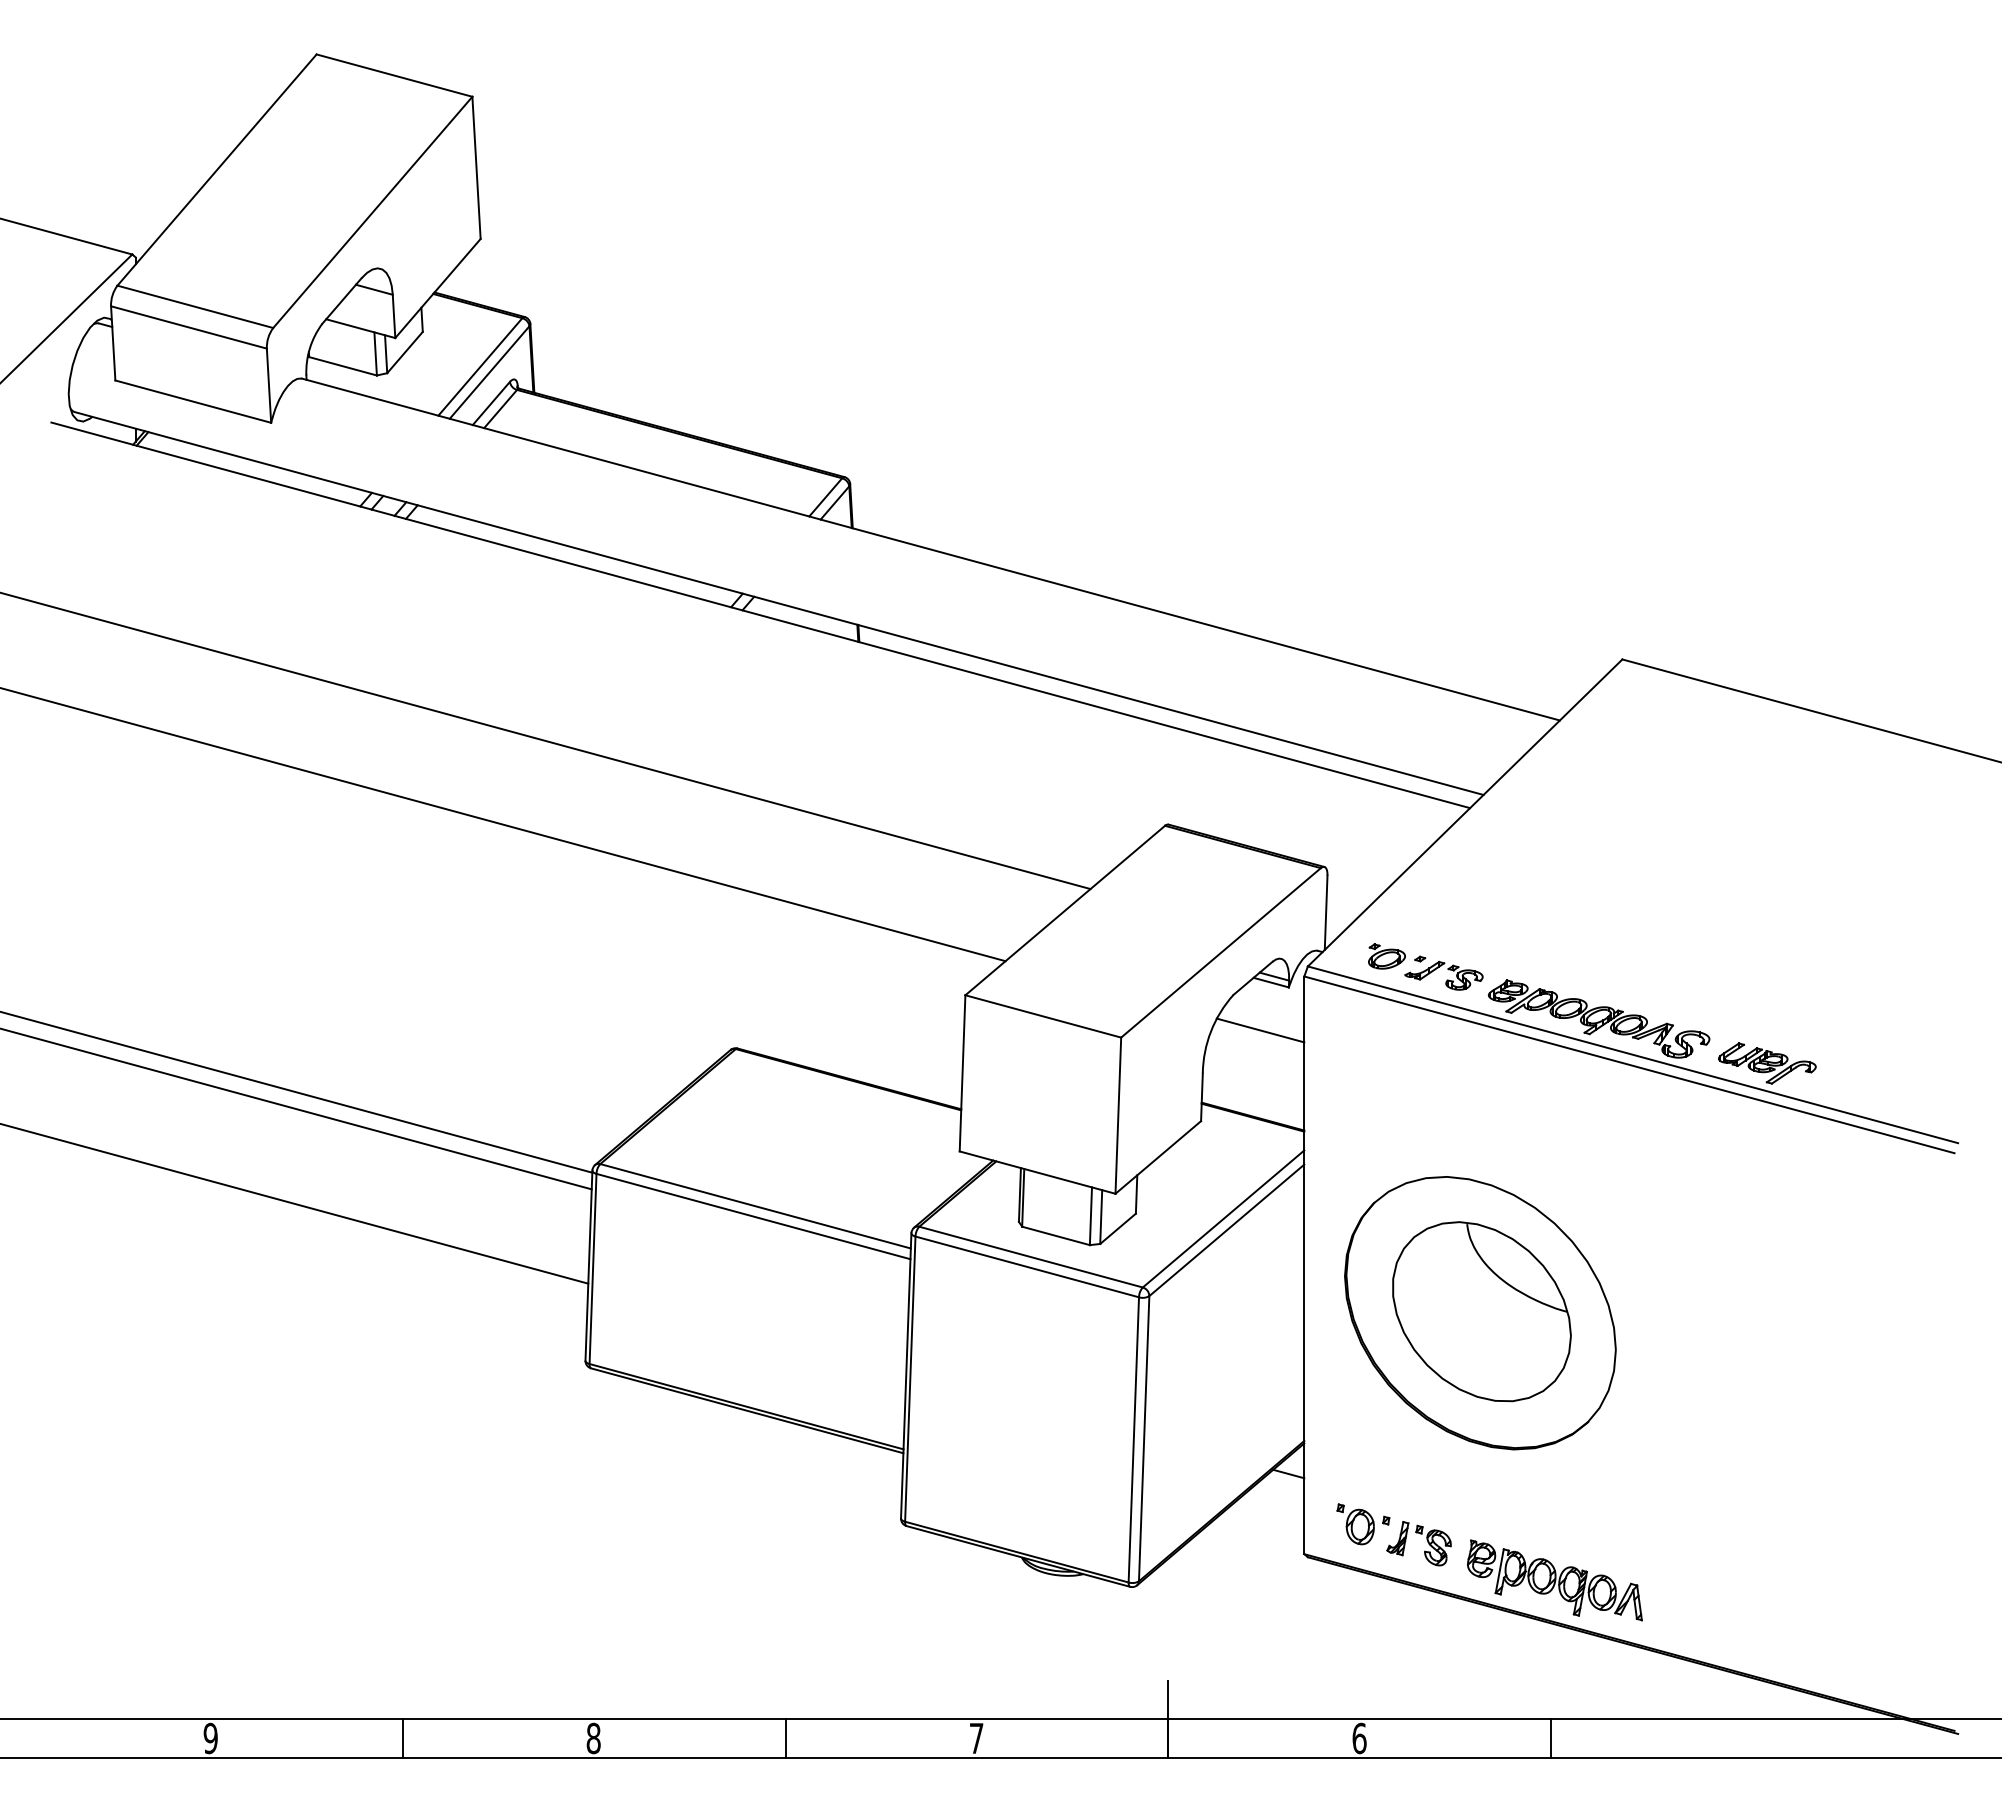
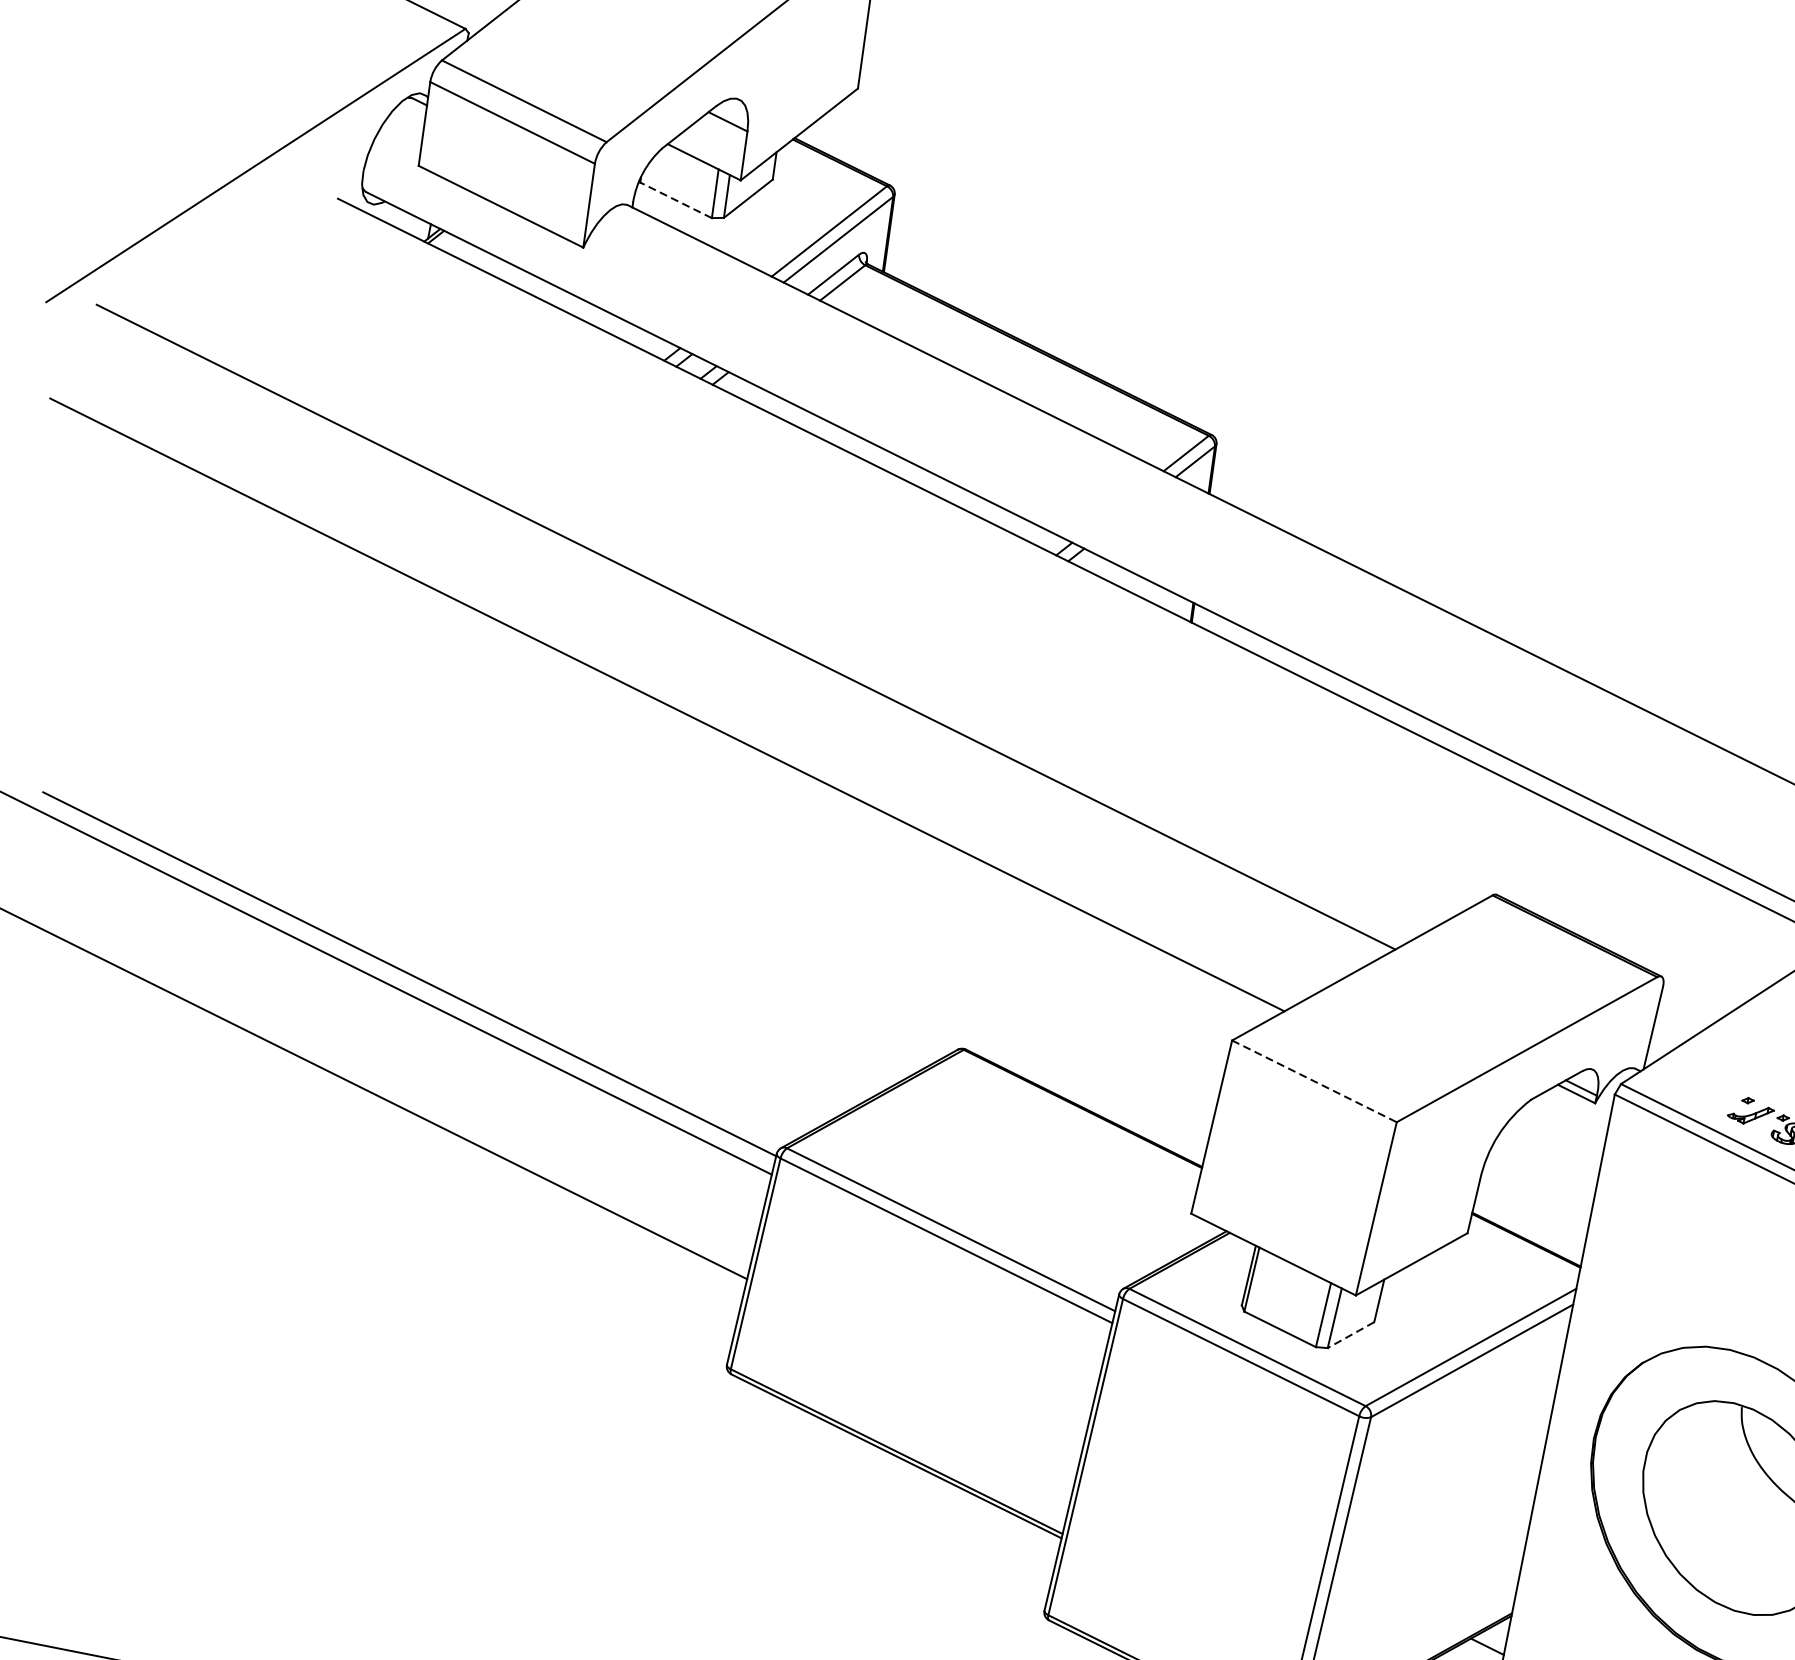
line: (342, 366) -> (675, 200), solid -> dashed
part: (1386, 956) -> (1711, 1090), removed
line: (1043, 1016) -> (1314, 1081), solid -> dashed
line: (1260, 1030) -> (1553, 1145), removed
line: (1117, 1229) -> (1350, 1335), solid -> dashed

